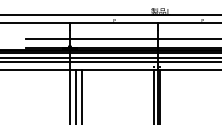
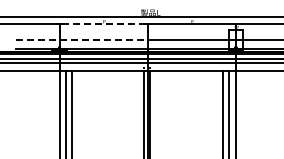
line: (113, 23) -> (103, 24), solid -> dashed
line: (92, 38) -> (82, 39), solid -> dashed

